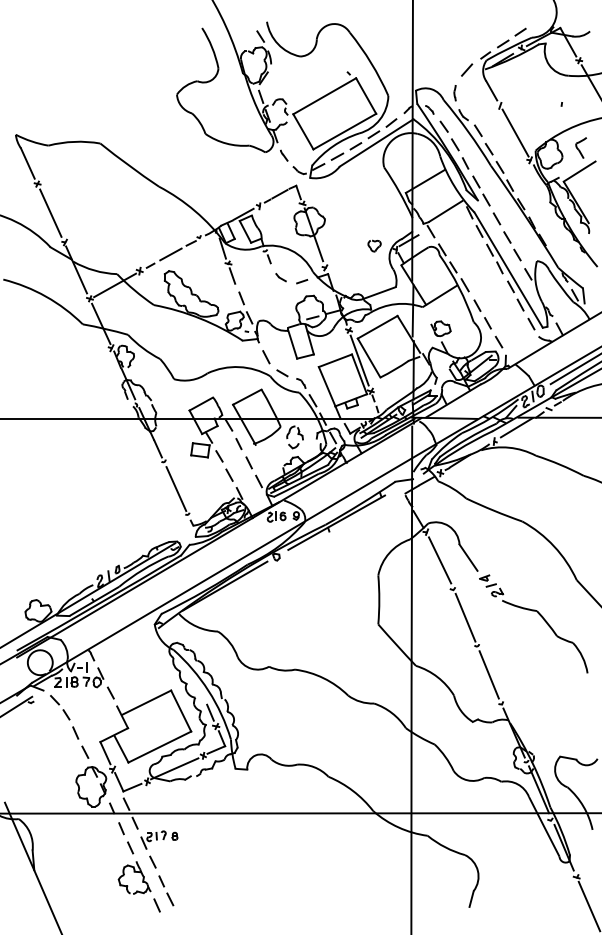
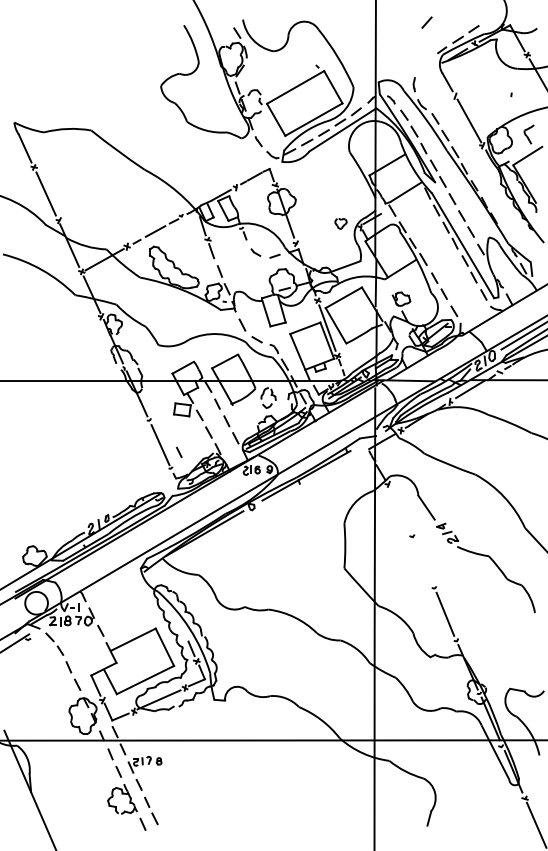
line: (467, 69) -> (427, 22), moved
line: (196, 497) -> (178, 452), added
line: (439, 560) -> (400, 510), removed
line: (465, 617) -> (423, 562), removed

